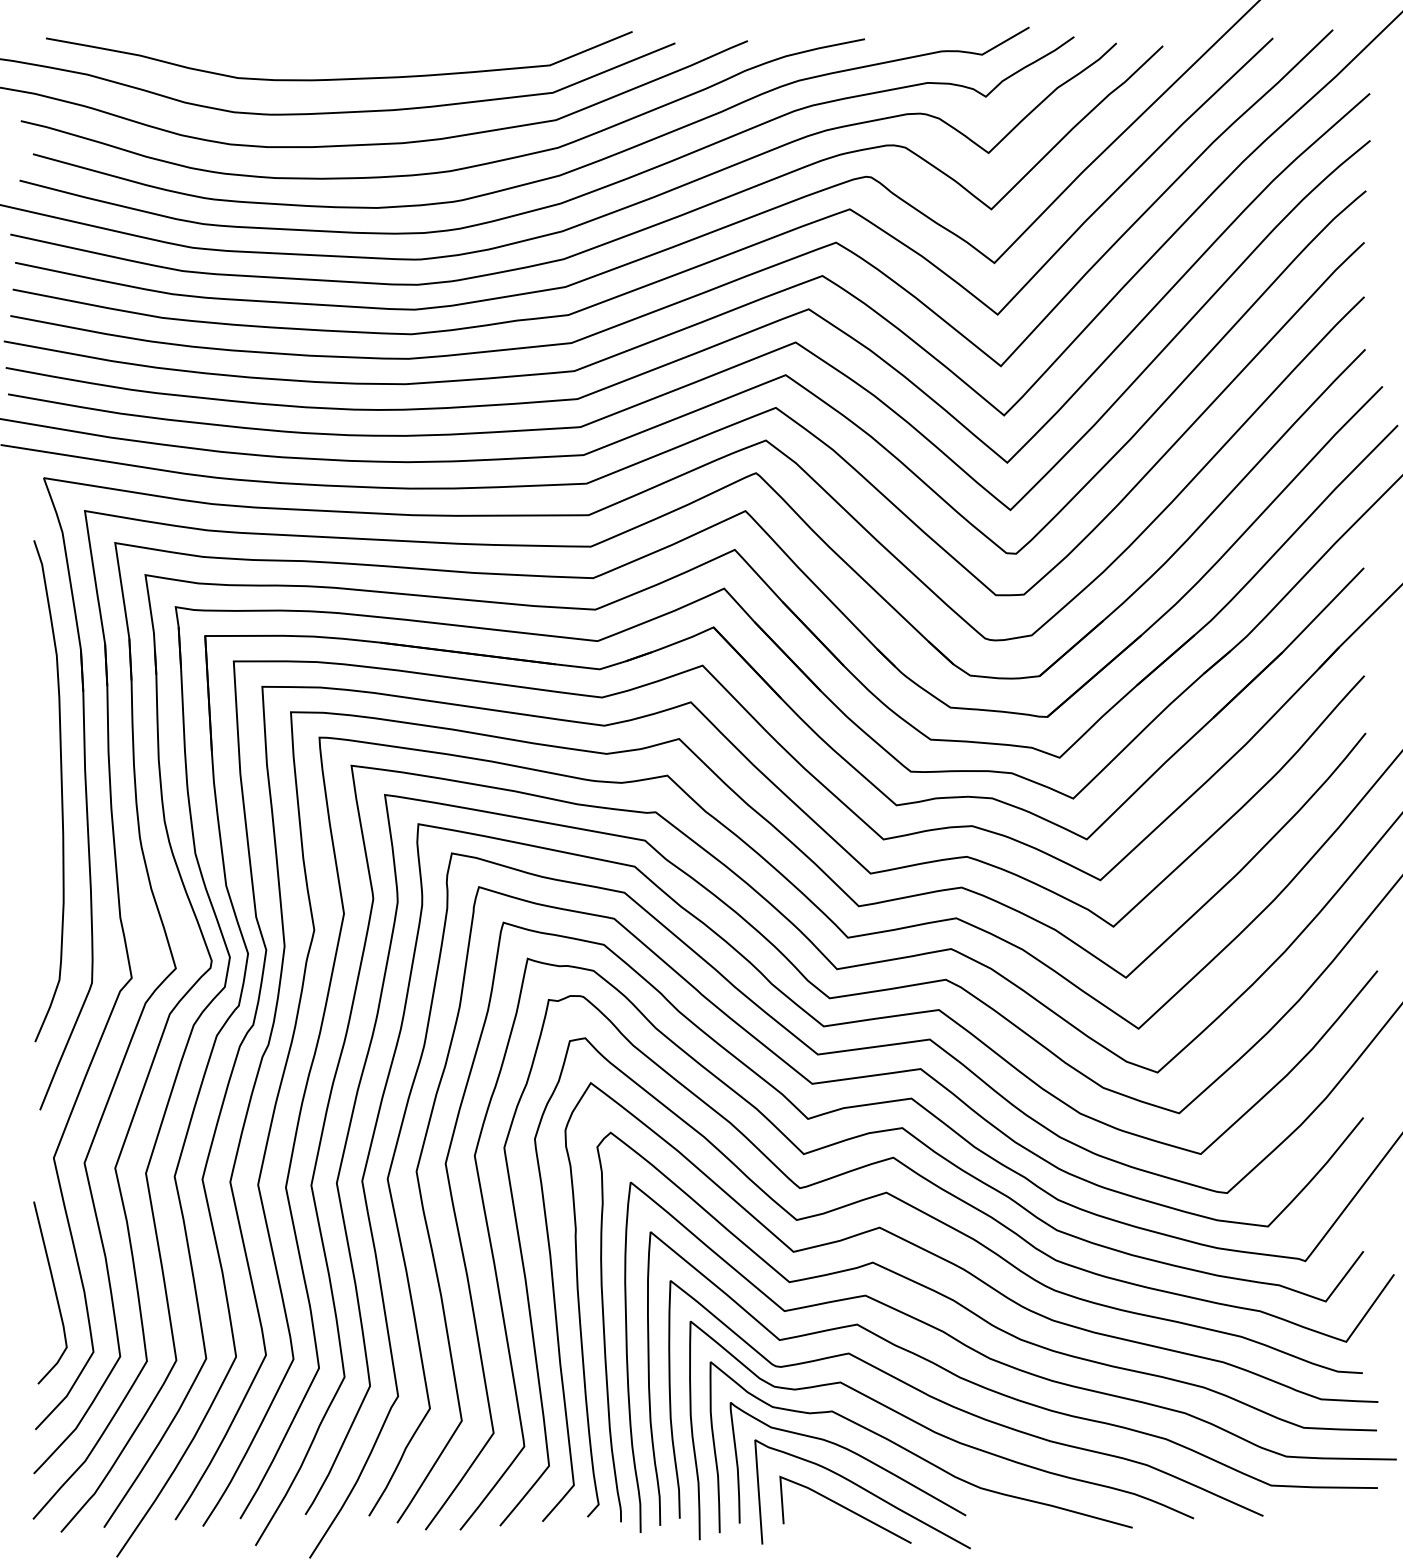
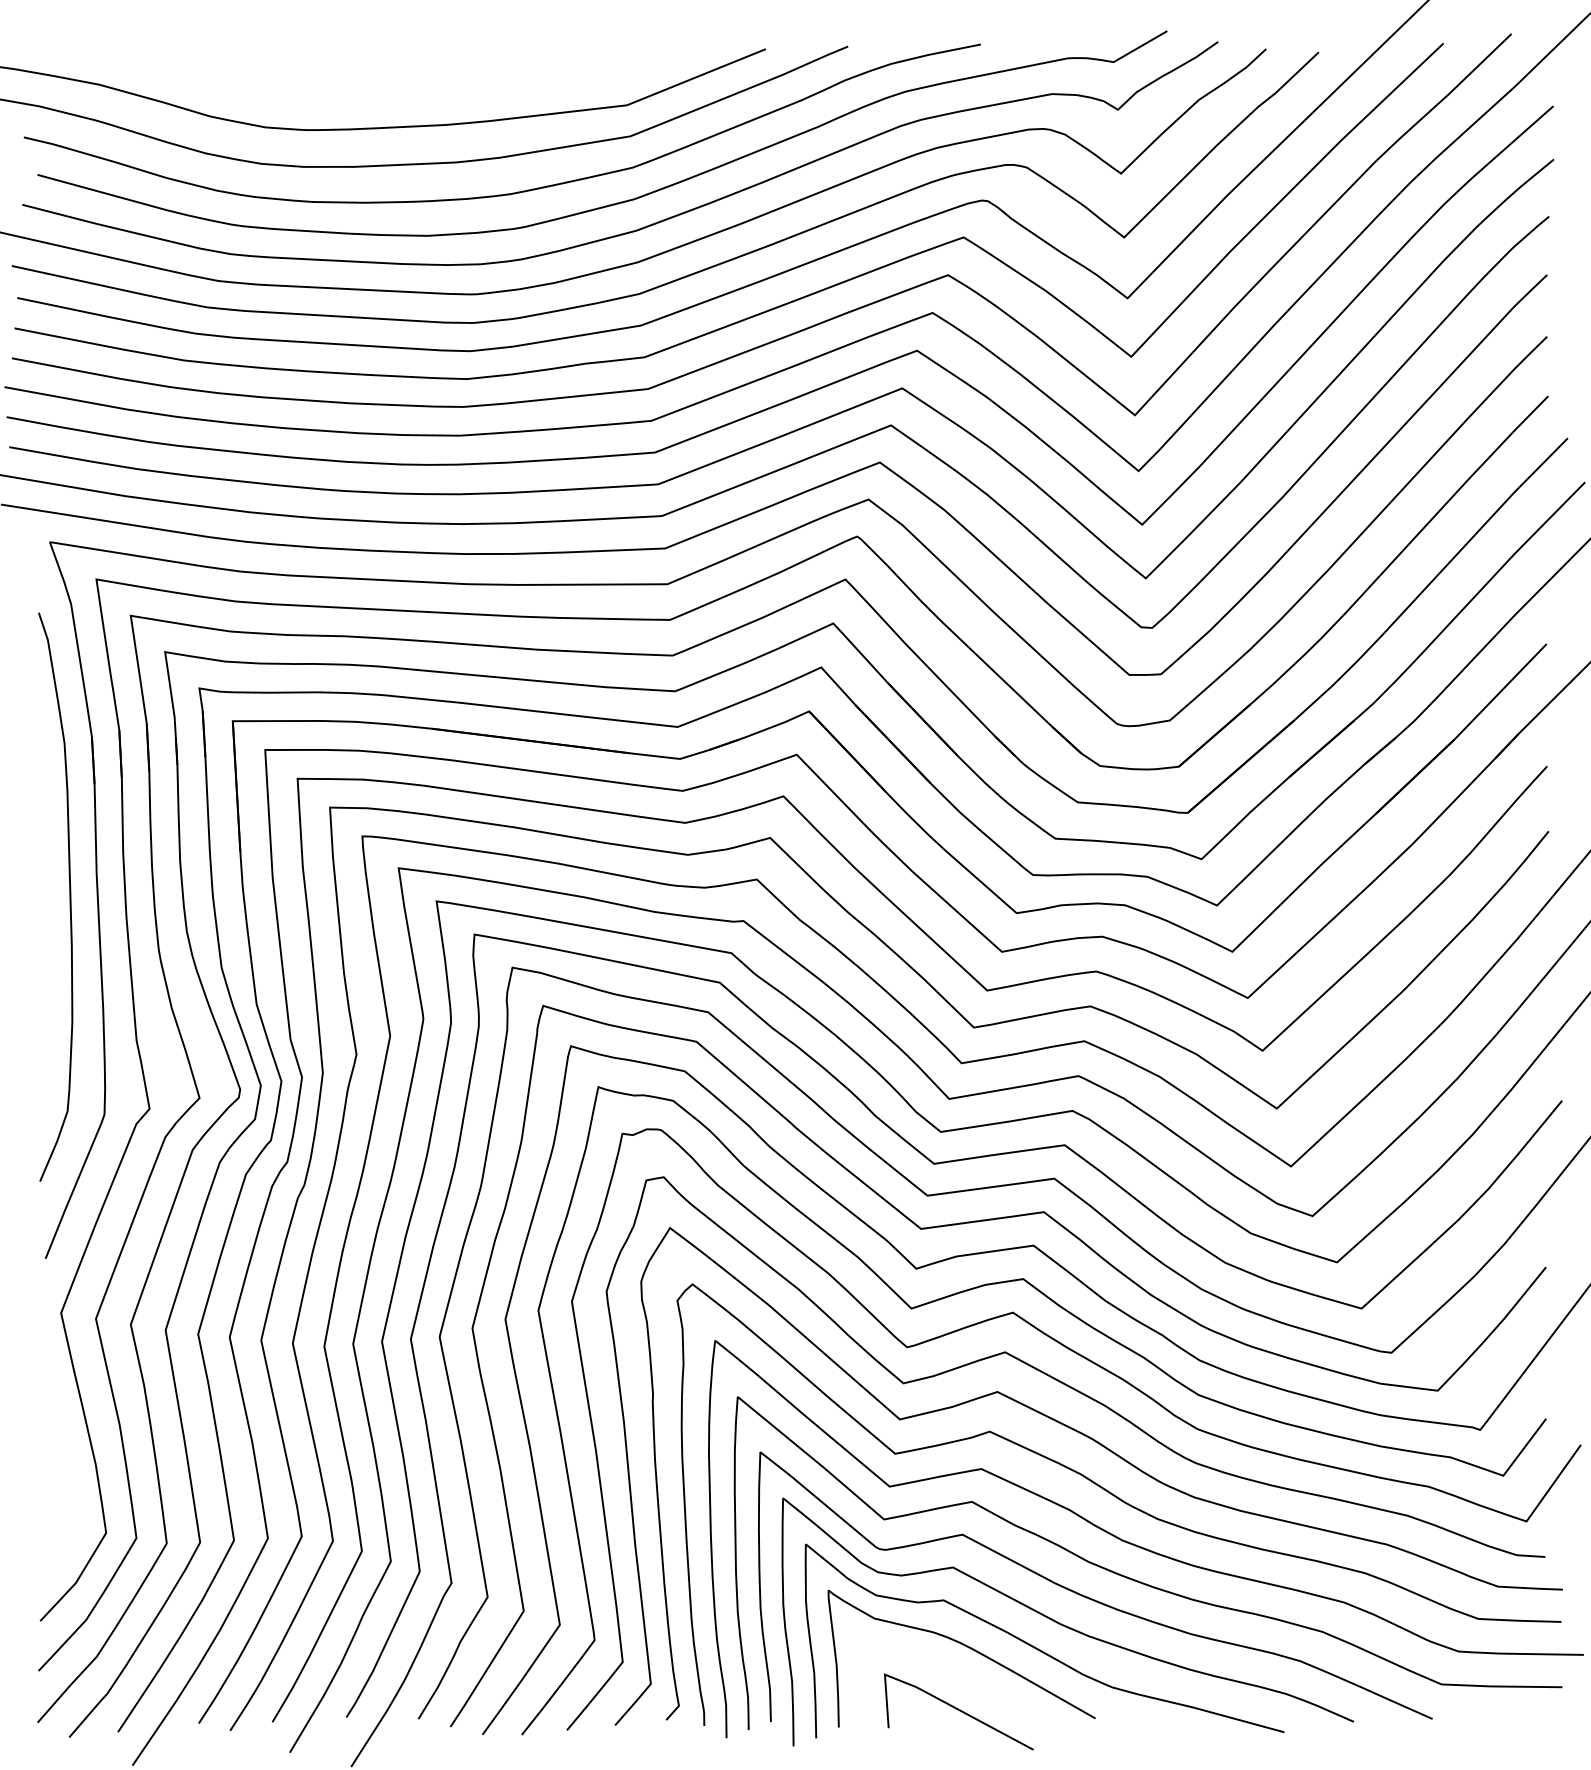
curve: (338, 78) -> (384, 89), removed
curve: (54, 1290) -> (61, 1463), removed
curve: (863, 1490) -> (979, 1689), removed

